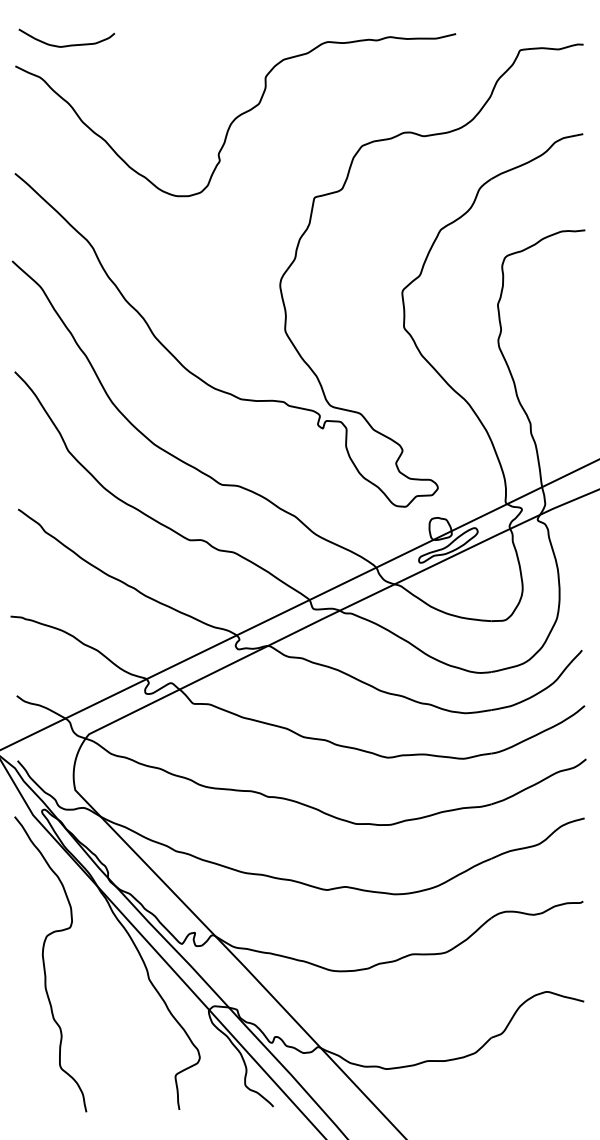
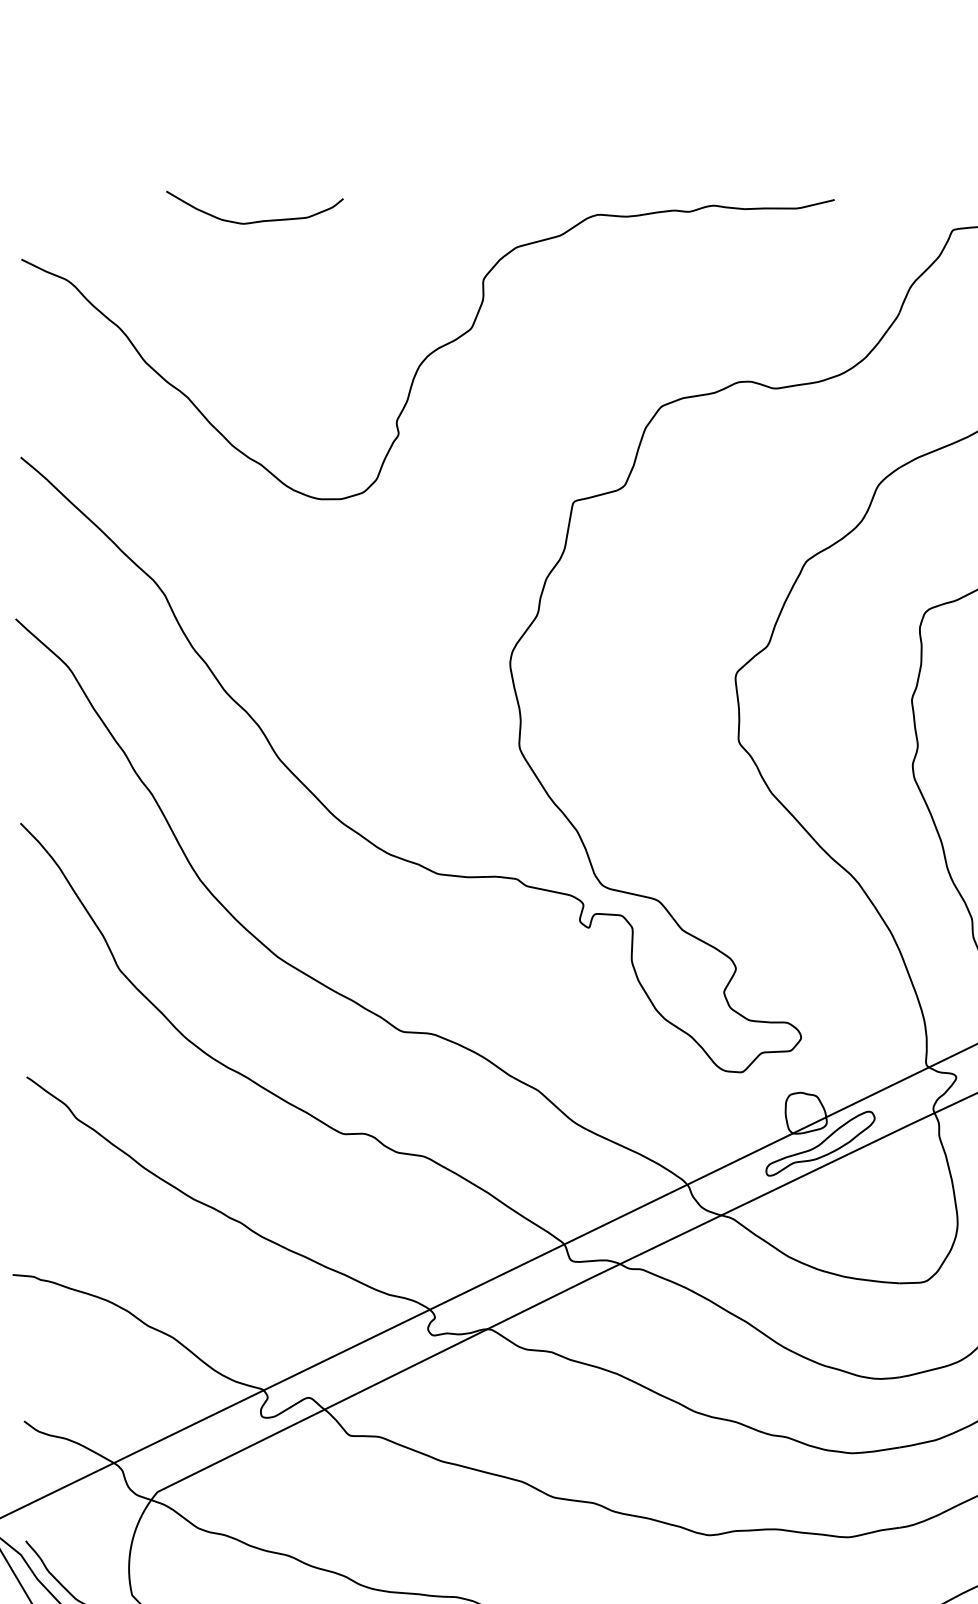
curve: (69, 44) -> (259, 219), moved

